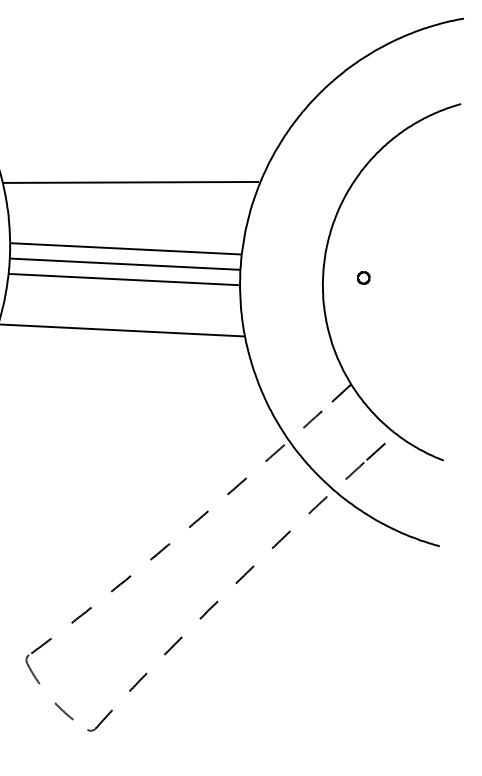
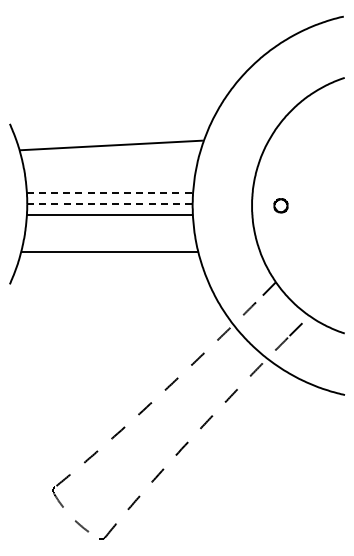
line: (125, 249) -> (109, 193), solid -> dashed
line: (124, 264) -> (109, 204), solid -> dashed
part: (364, 277) -> (281, 205), size x1.6

